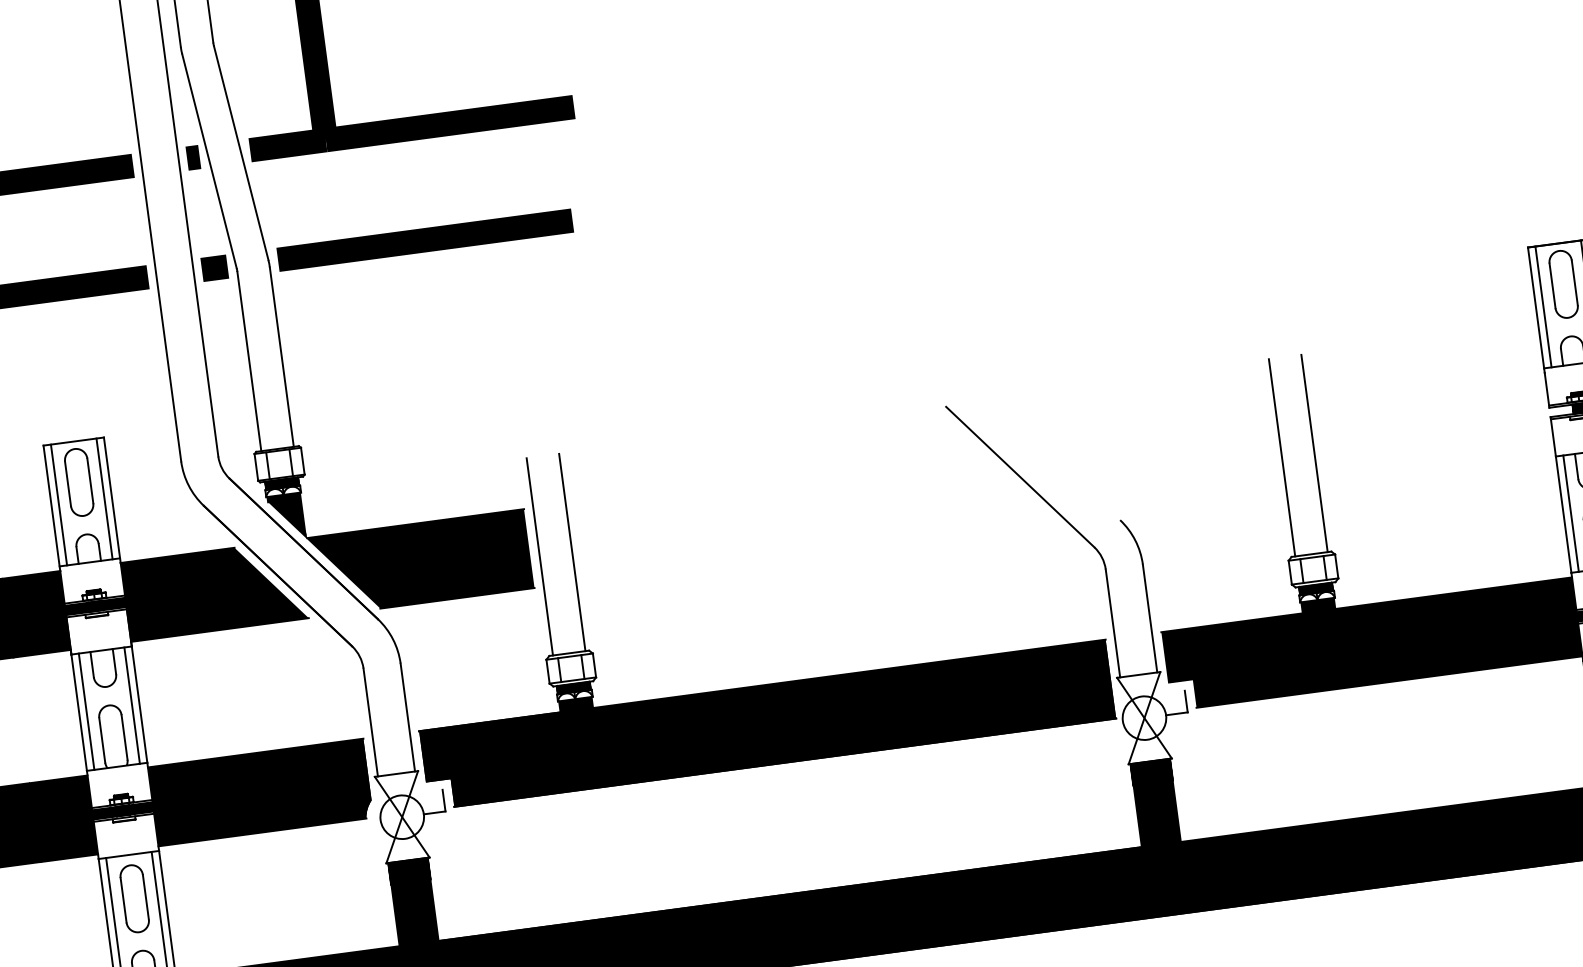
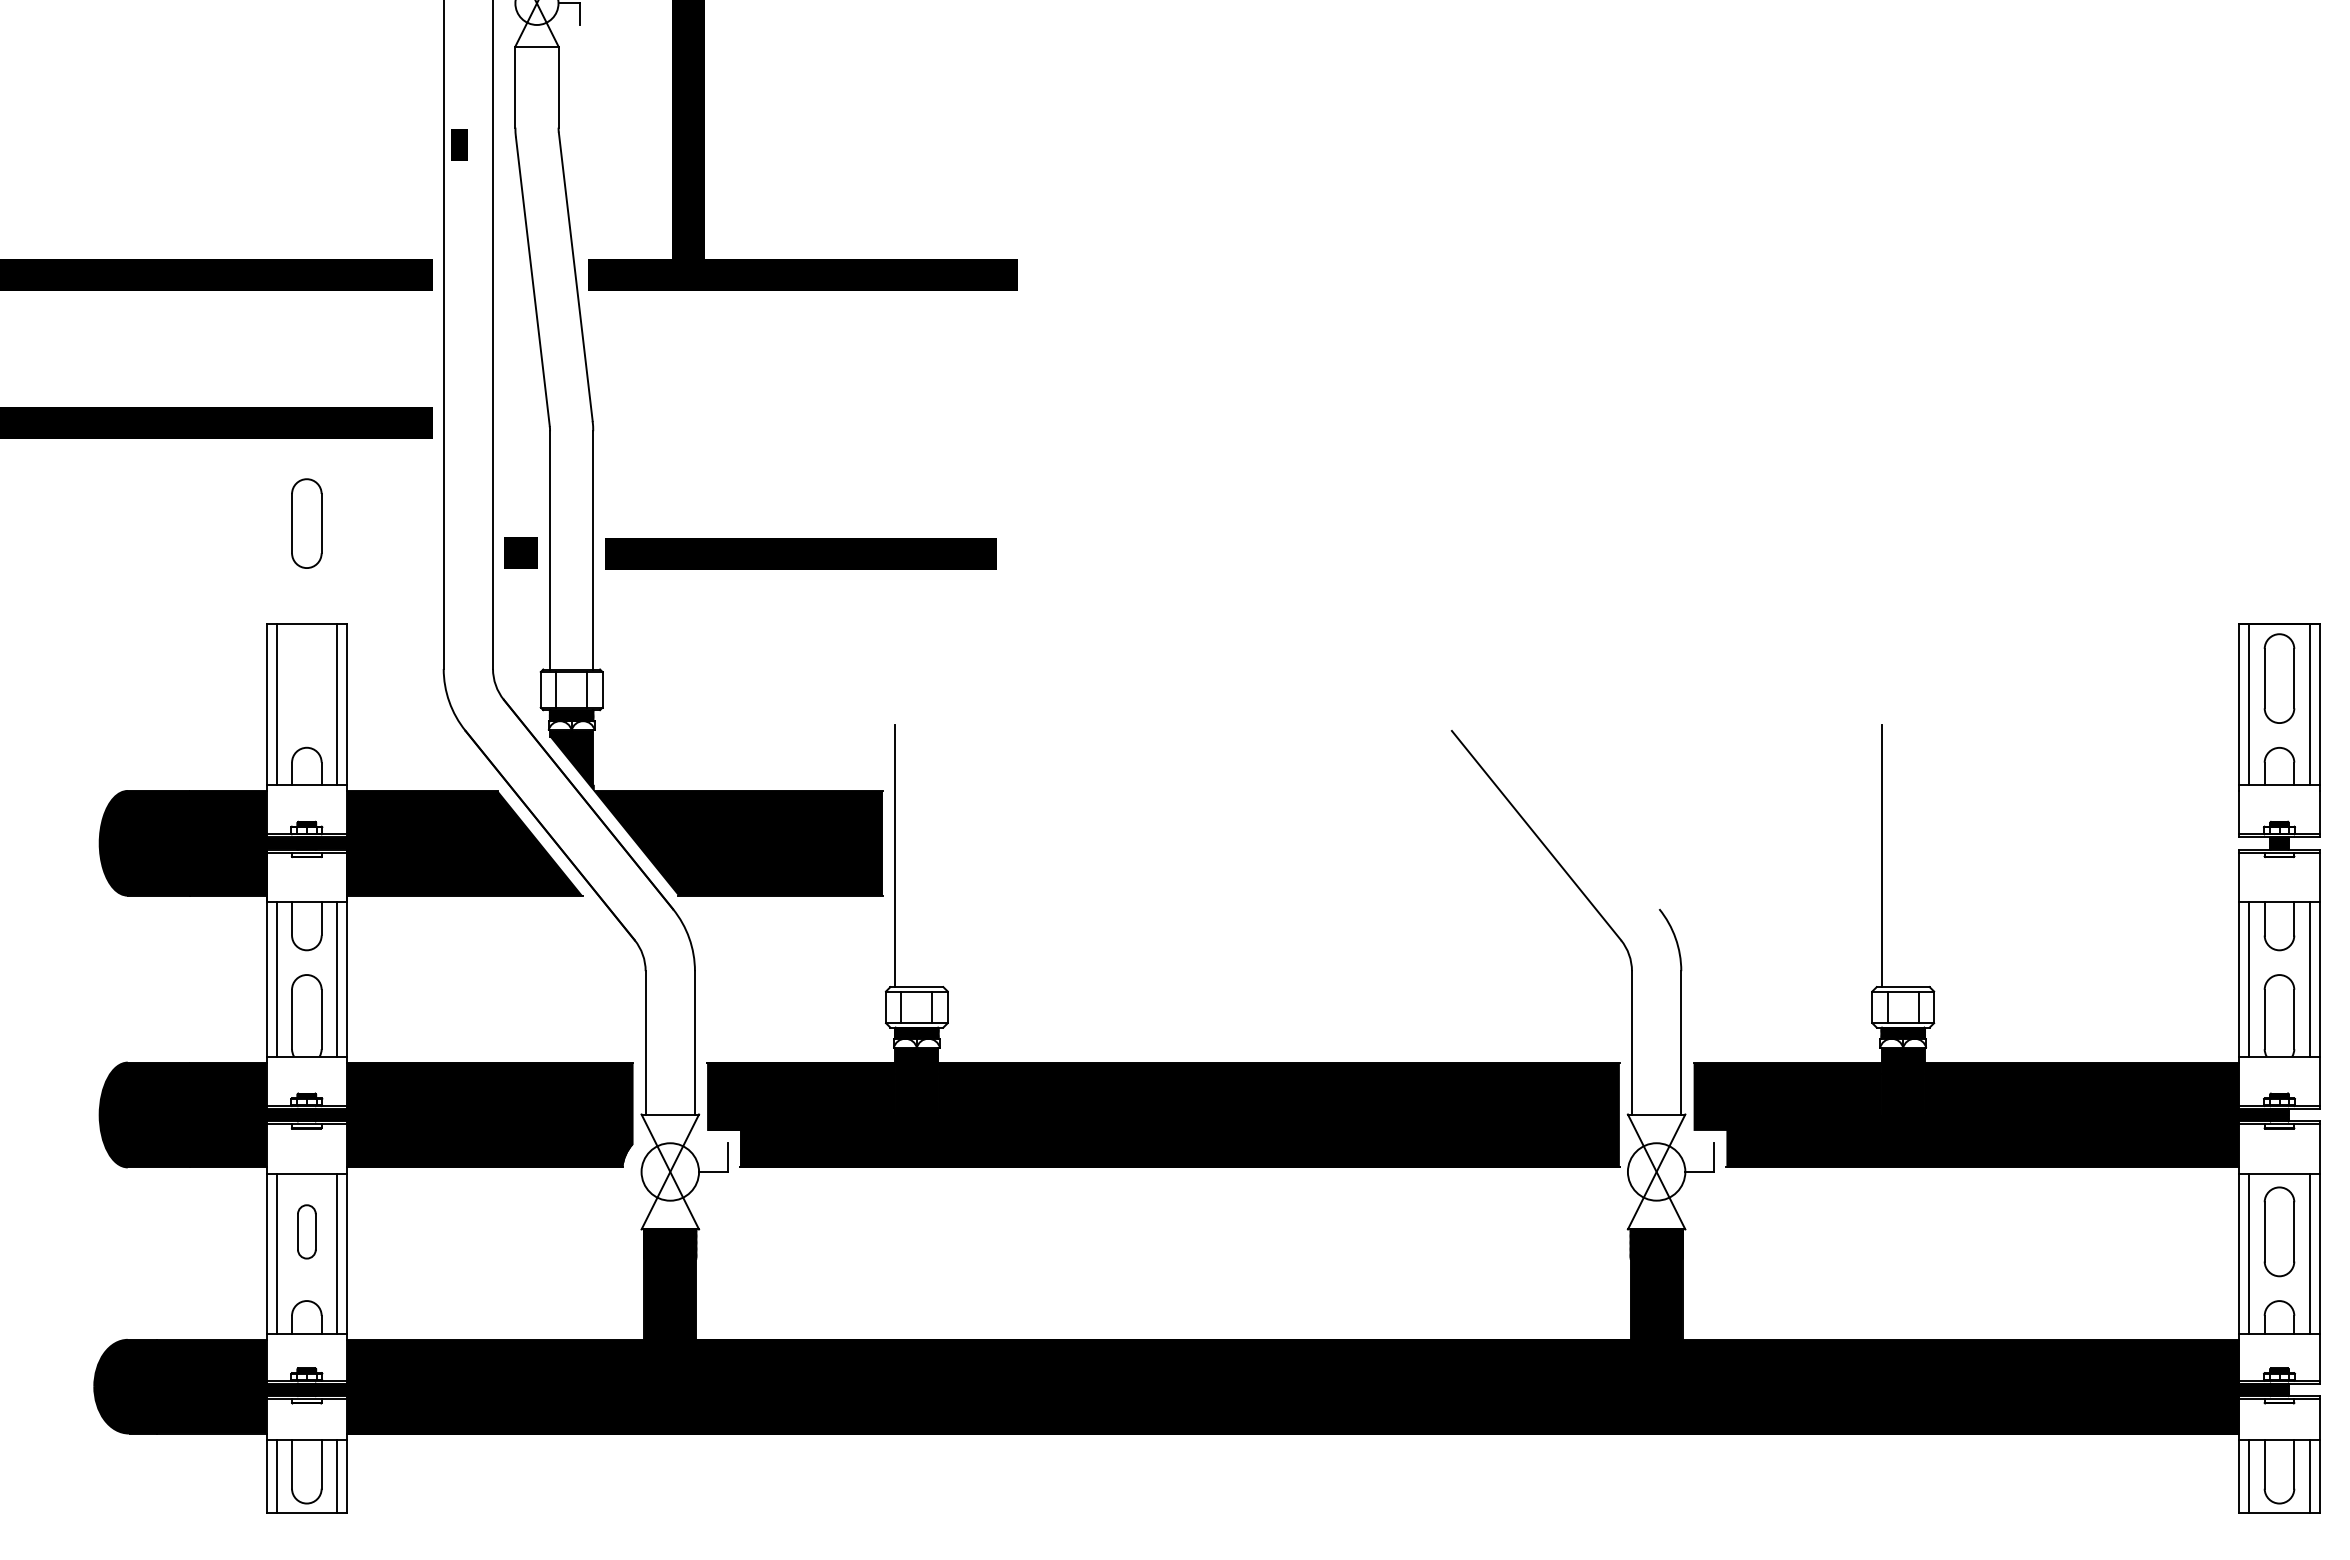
line: (193, 157) -> (459, 144), moved
line: (424, 240) -> (800, 553), moved
line: (214, 268) -> (520, 552), moved
line: (1314, 453) -> (1924, 856), removed
part: (78, 482) -> (306, 523), moved
line: (572, 552) -> (938, 856), removed
part: (134, 898) -> (306, 1231), size x0.6

